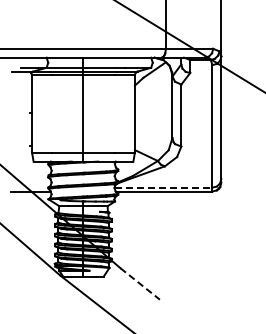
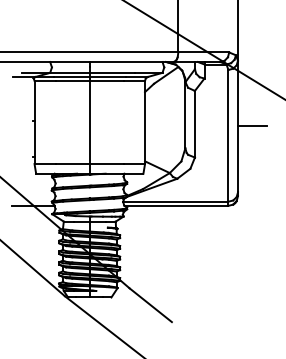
line: (234, 117) -> (252, 126), added
line: (163, 187) -> (175, 201), dashed -> solid
line: (140, 284) -> (151, 305), dashed -> solid

